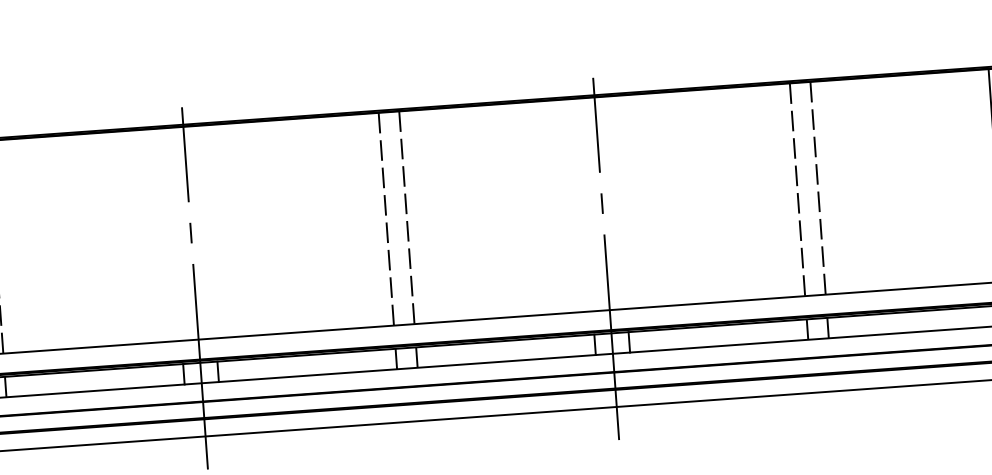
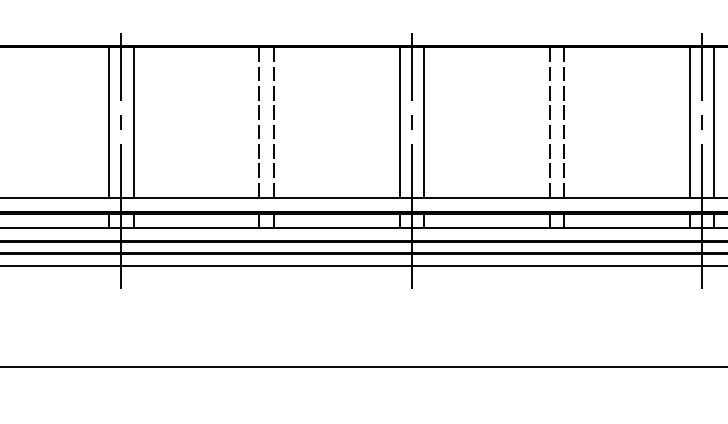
line: (618, 202) -> (423, 122), added
line: (584, 205) -> (399, 122), added
line: (208, 232) -> (133, 122), added
line: (174, 234) -> (109, 122), added

